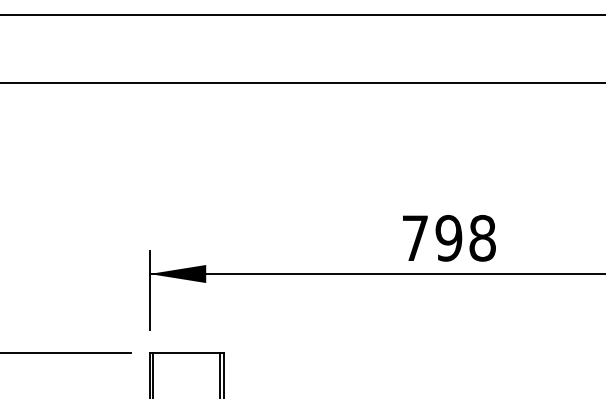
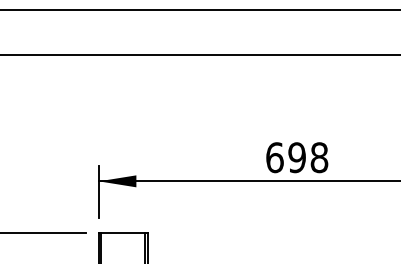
text: (414, 238) -> (274, 157), 798 -> 698

